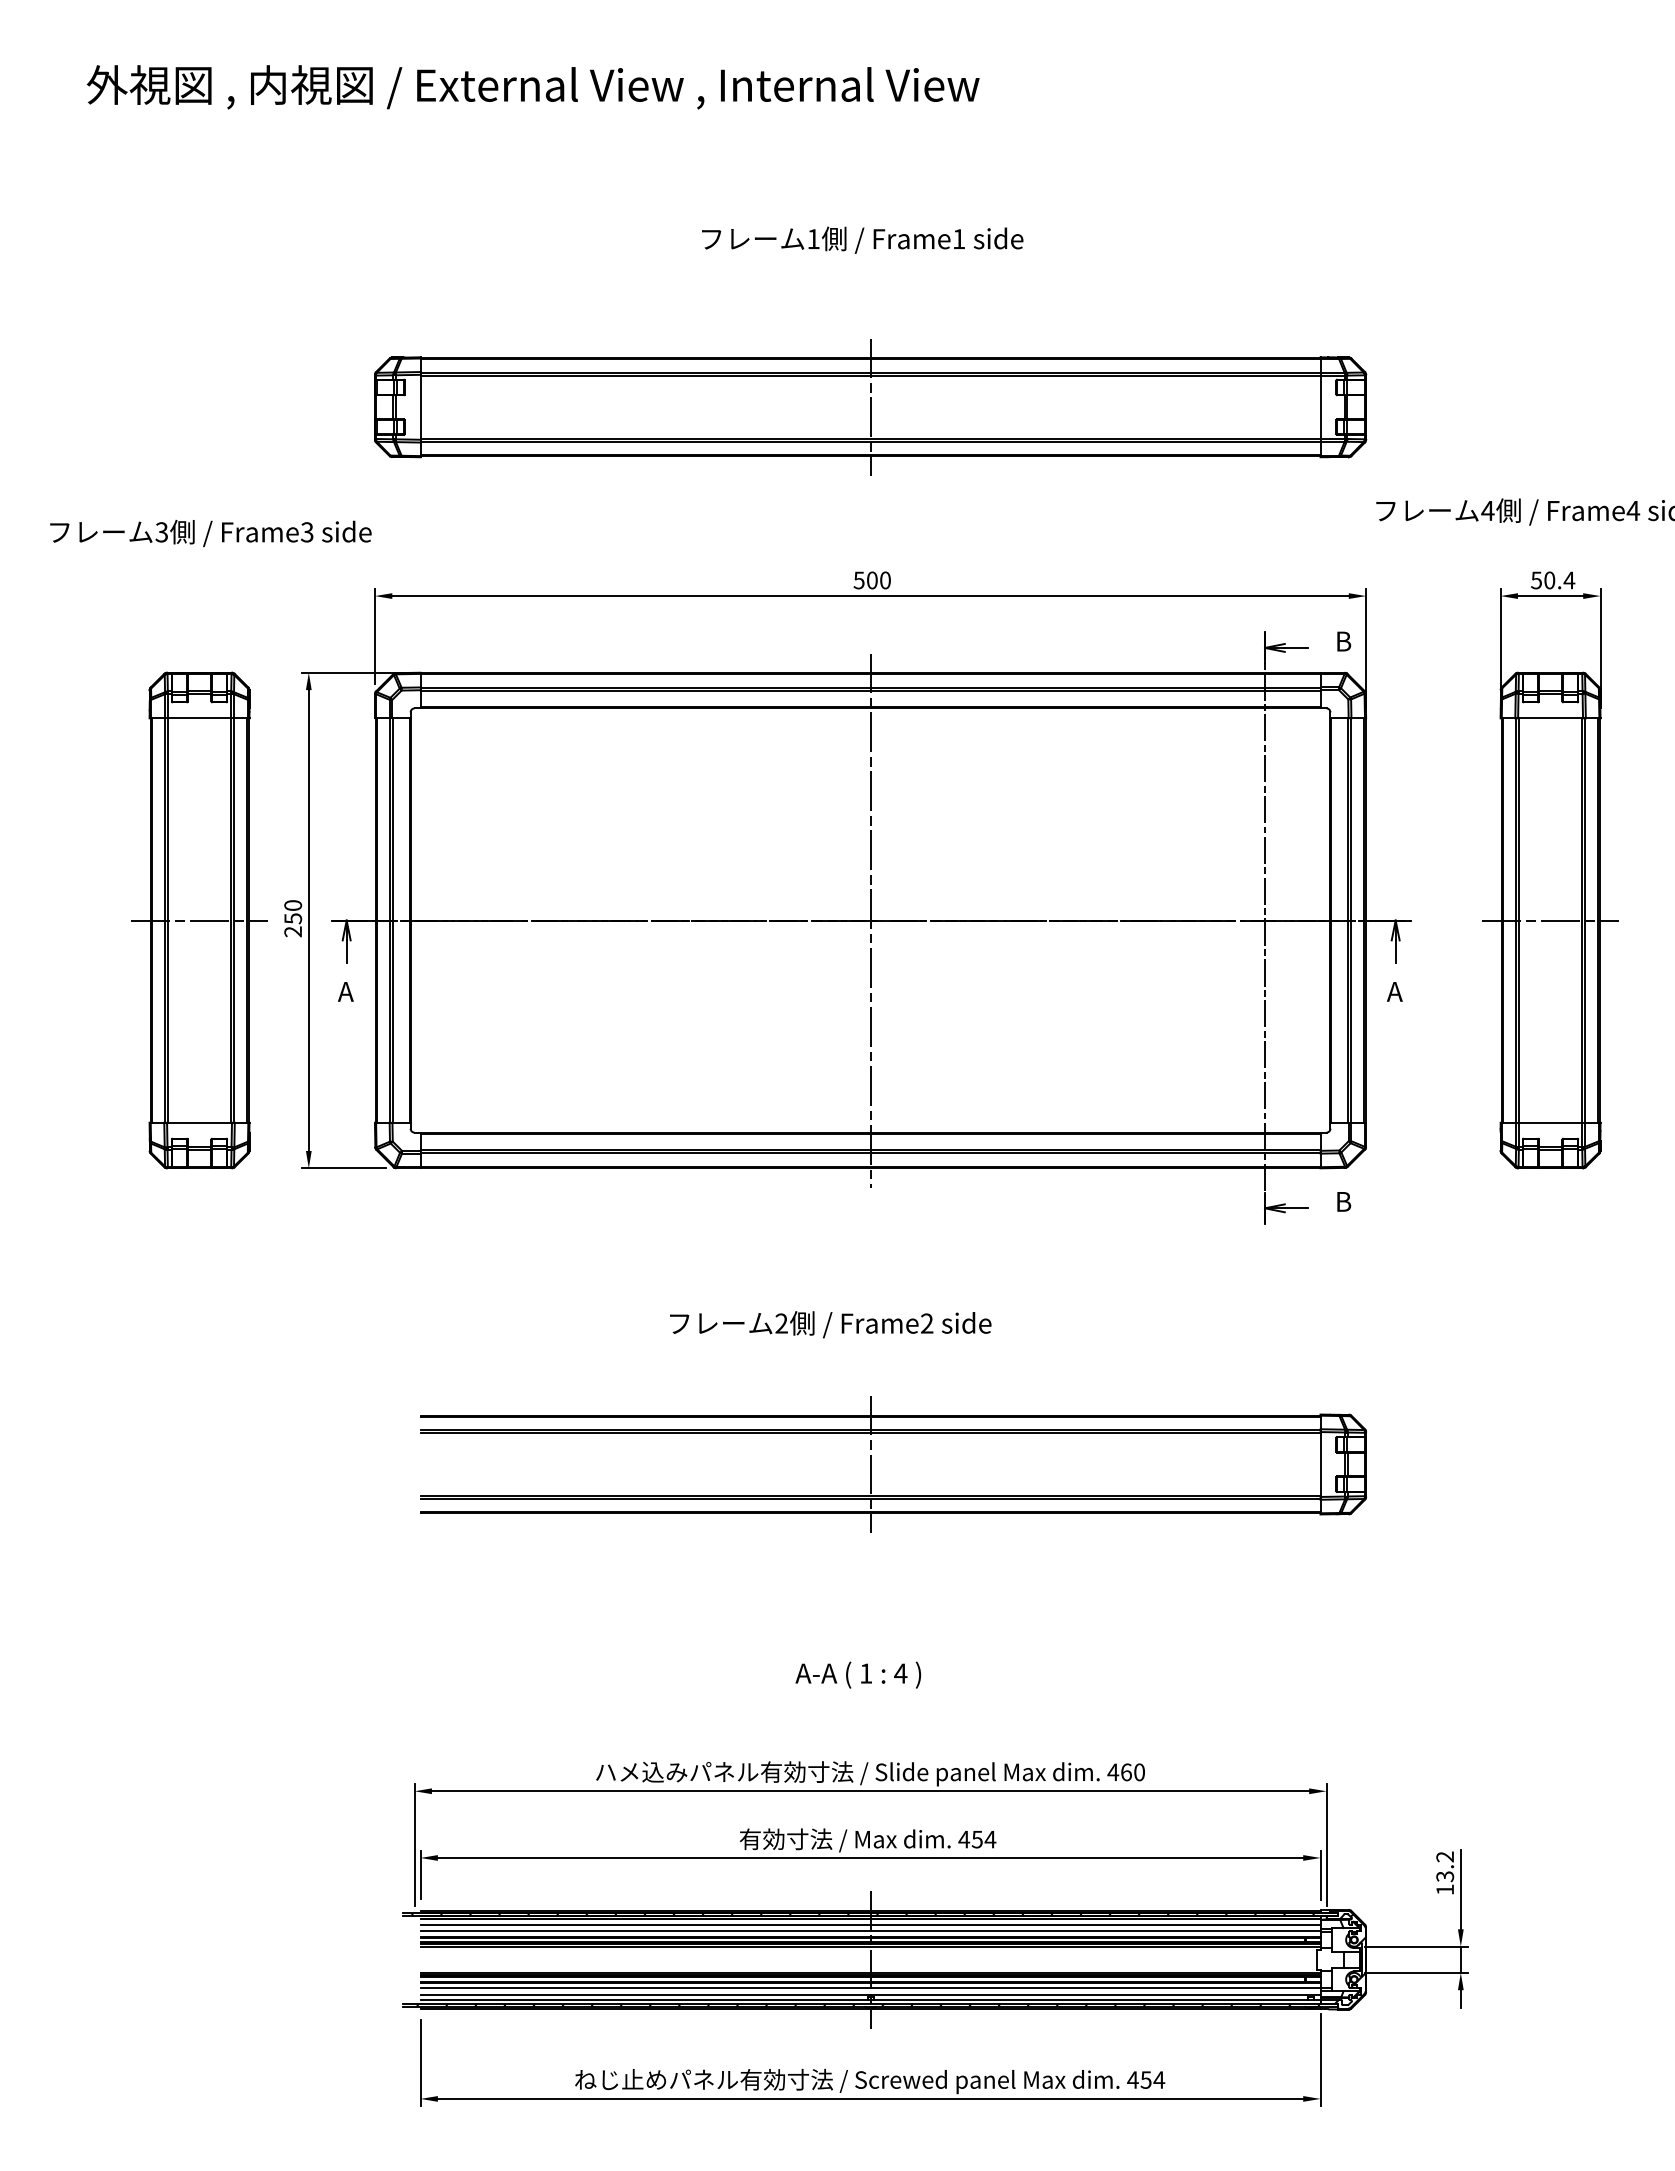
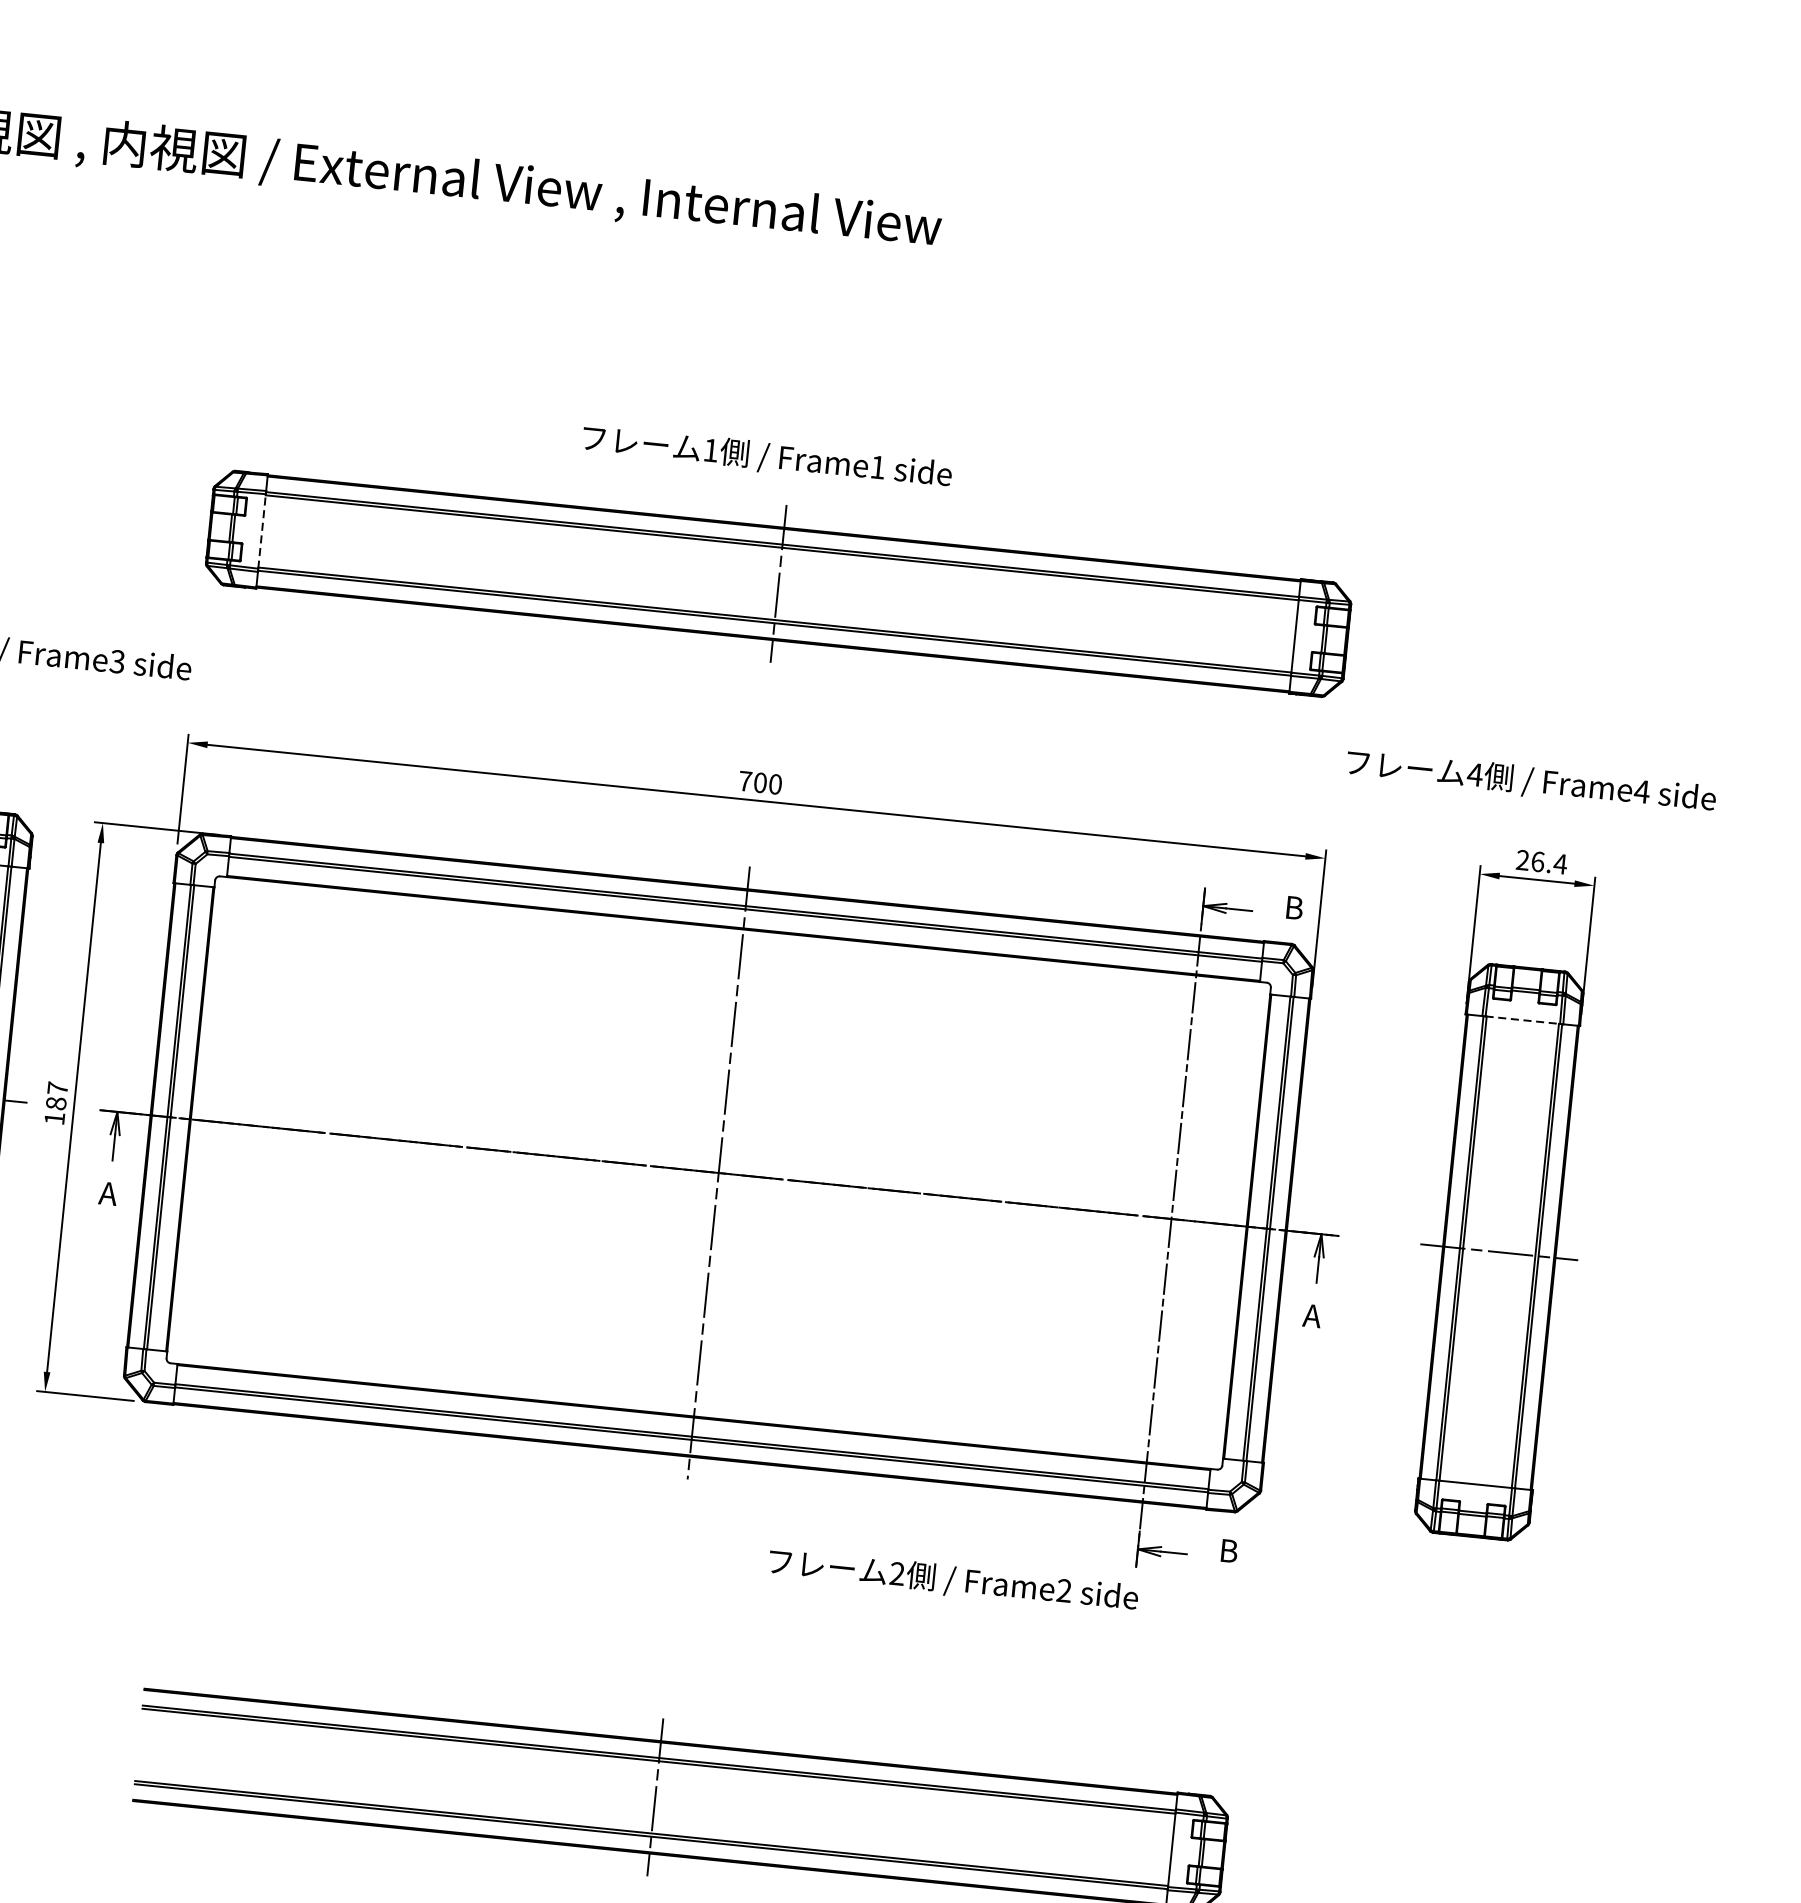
text: (862, 239) -> (767, 456), moved
line: (420, 406) -> (262, 530), solid -> dashed
text: (858, 580) -> (744, 781), 500 -> 700
text: (1543, 580) -> (1530, 861), 50.4 -> 26.4
line: (1551, 718) -> (1523, 1020), solid -> dashed
text: (293, 918) -> (56, 1103), 250 -> 187
text: (830, 1324) -> (953, 1580), moved

